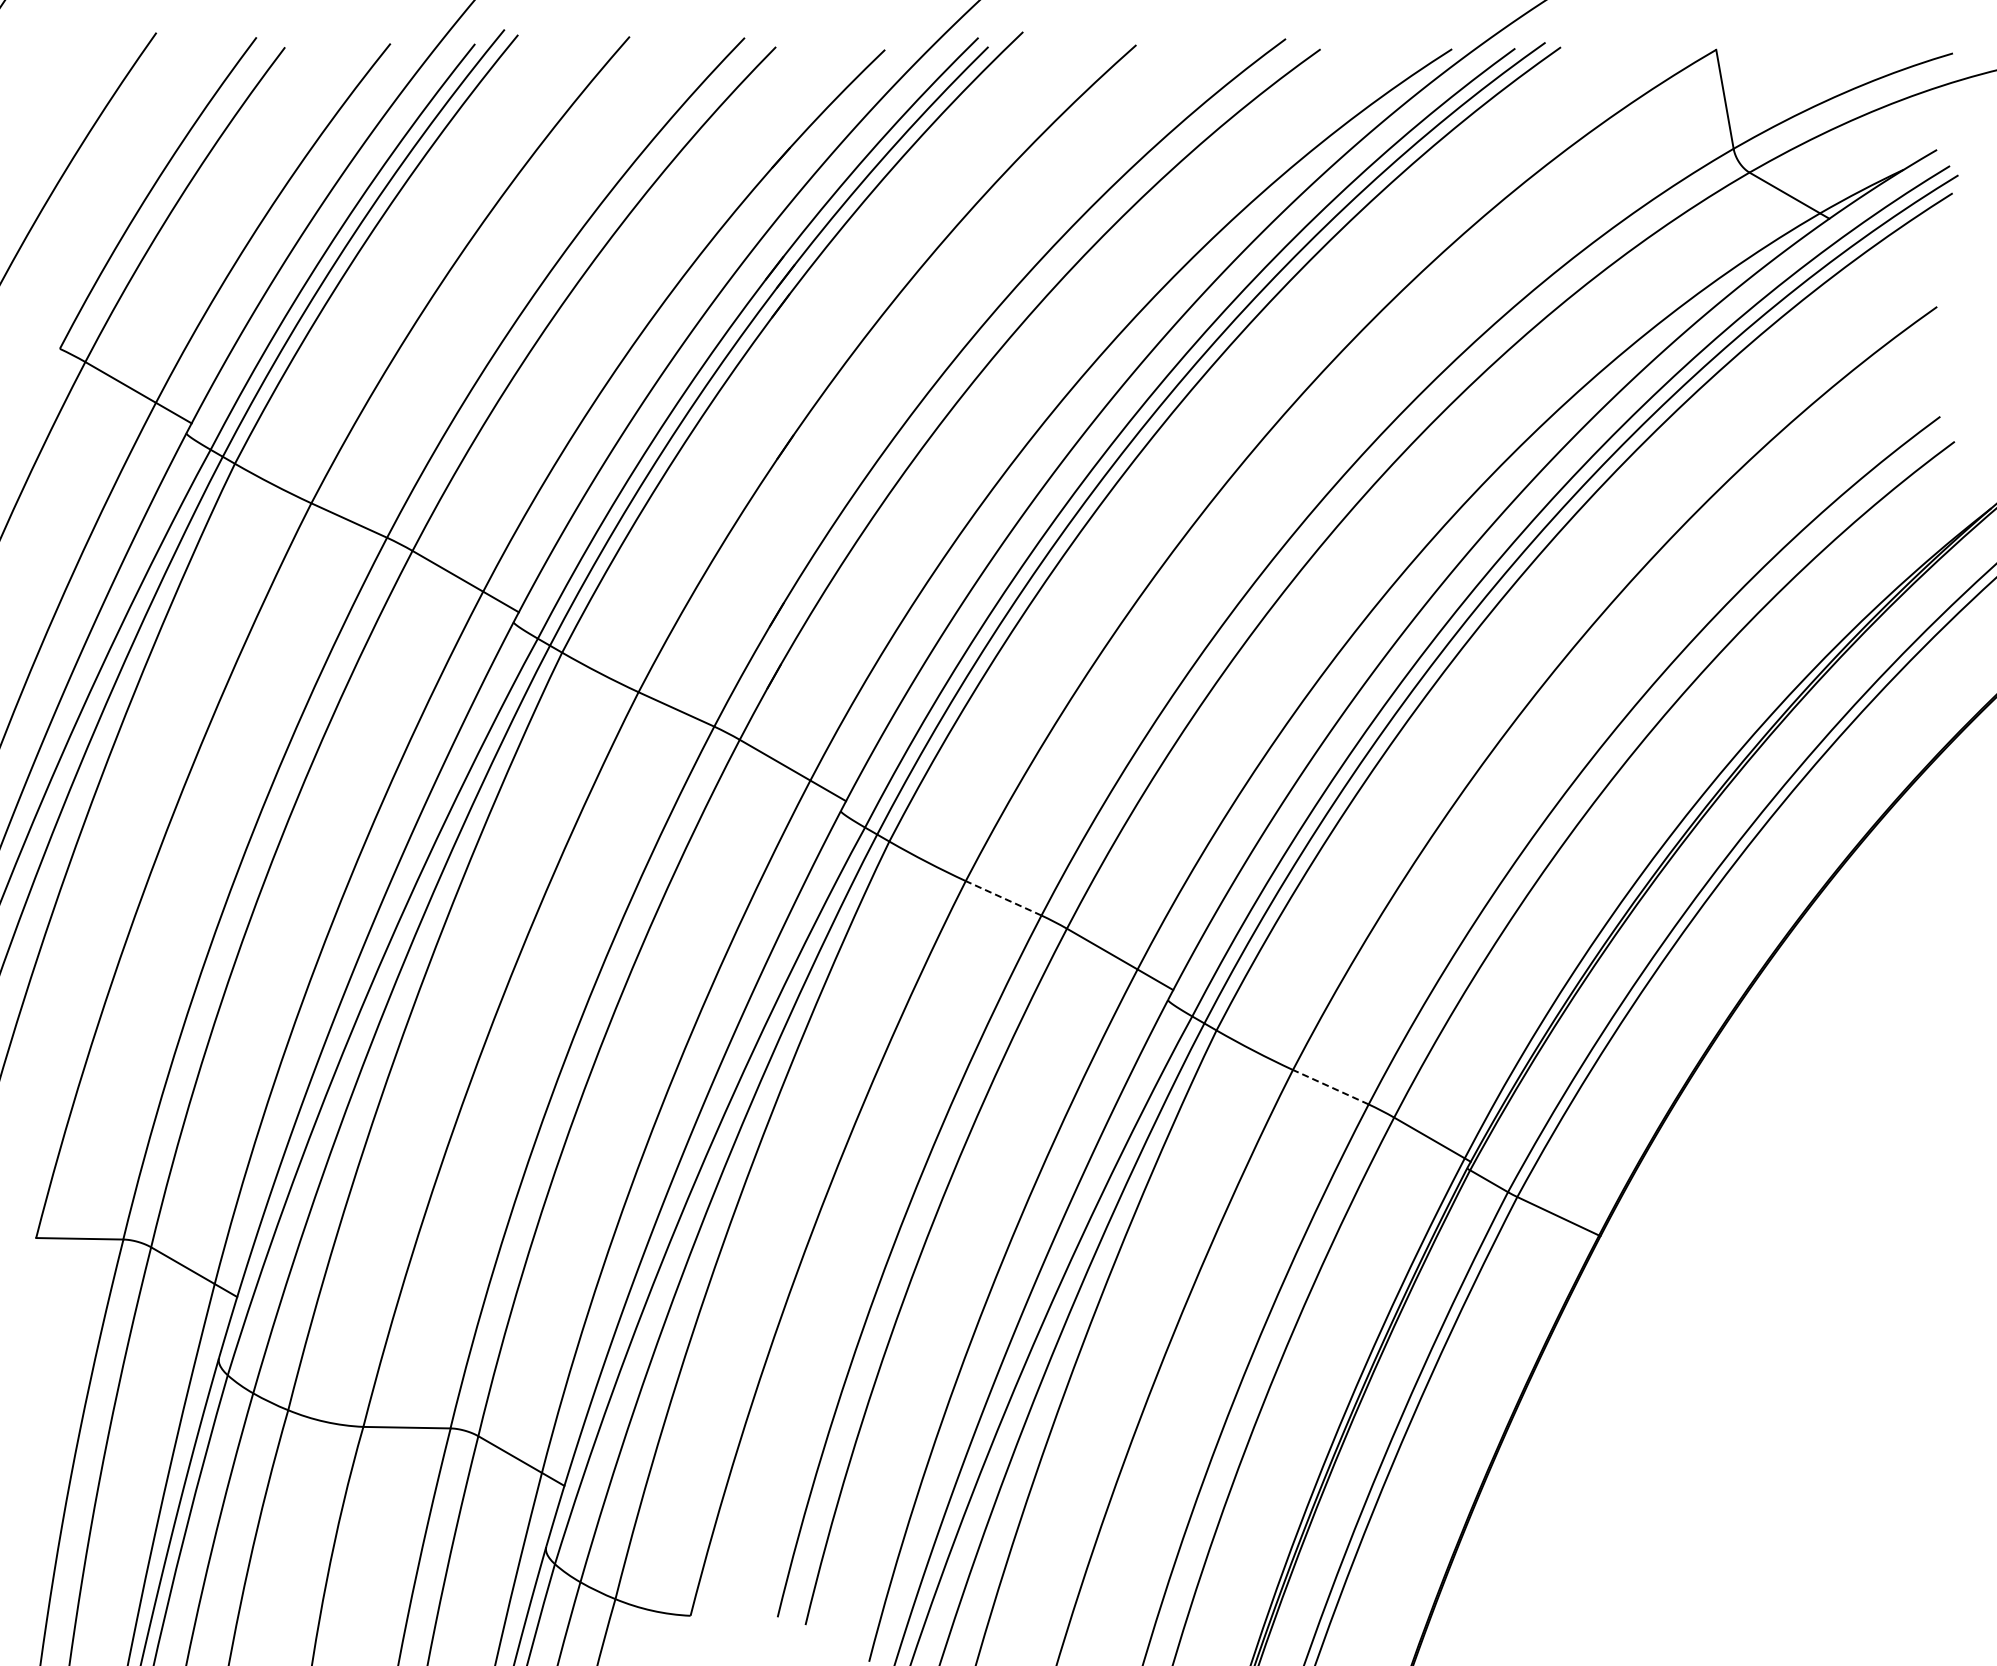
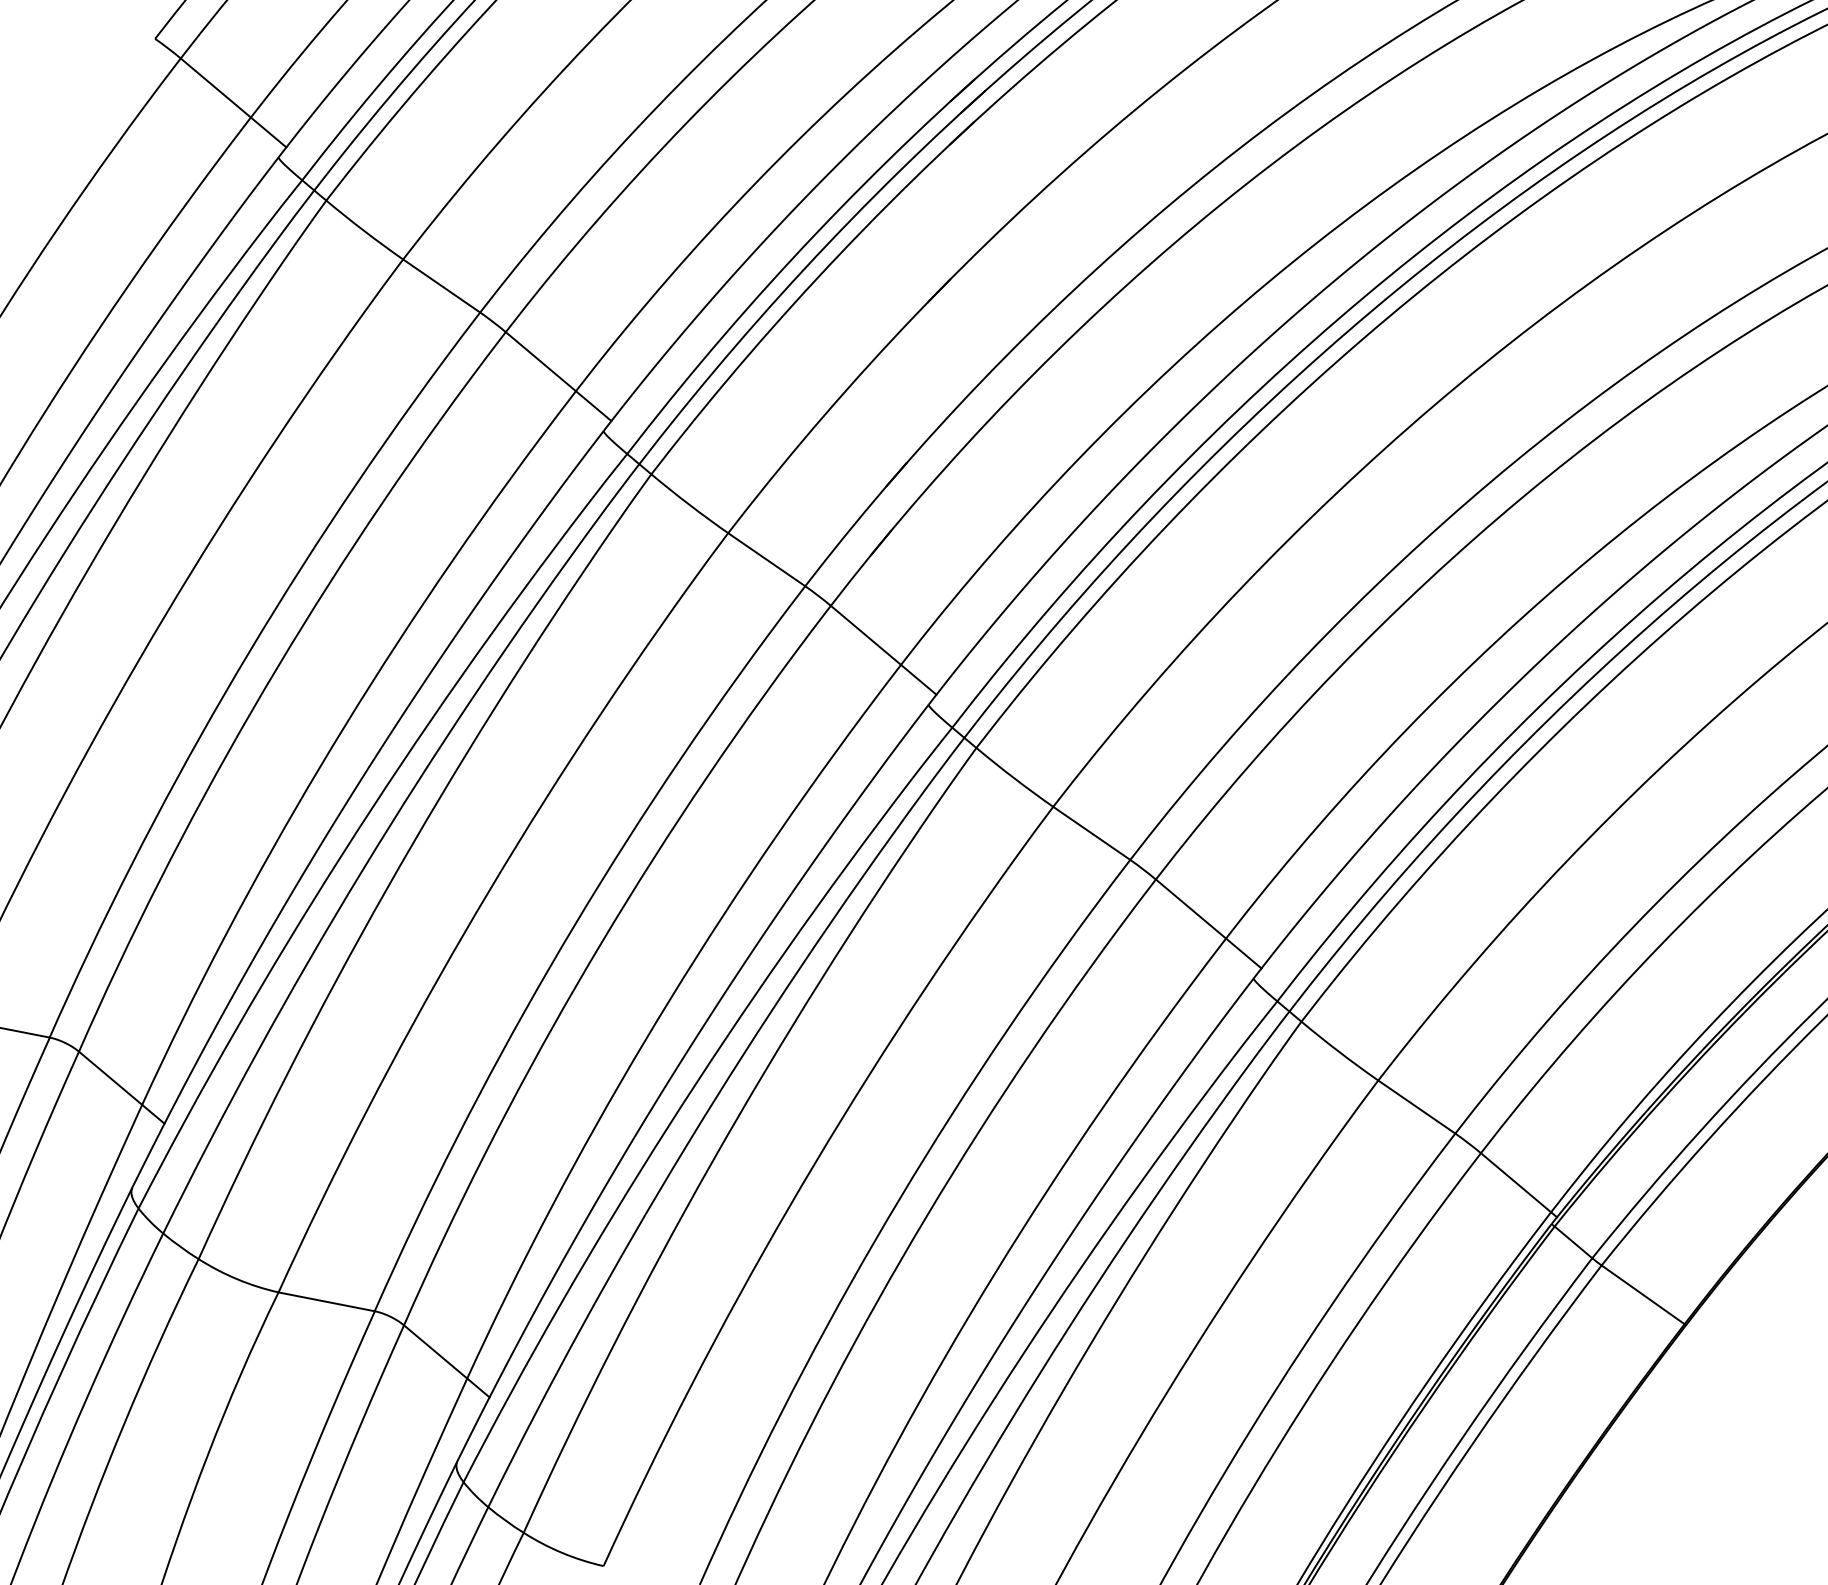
line: (1003, 898) -> (1091, 833), dashed -> solid
line: (1330, 1087) -> (1416, 1107), dashed -> solid

